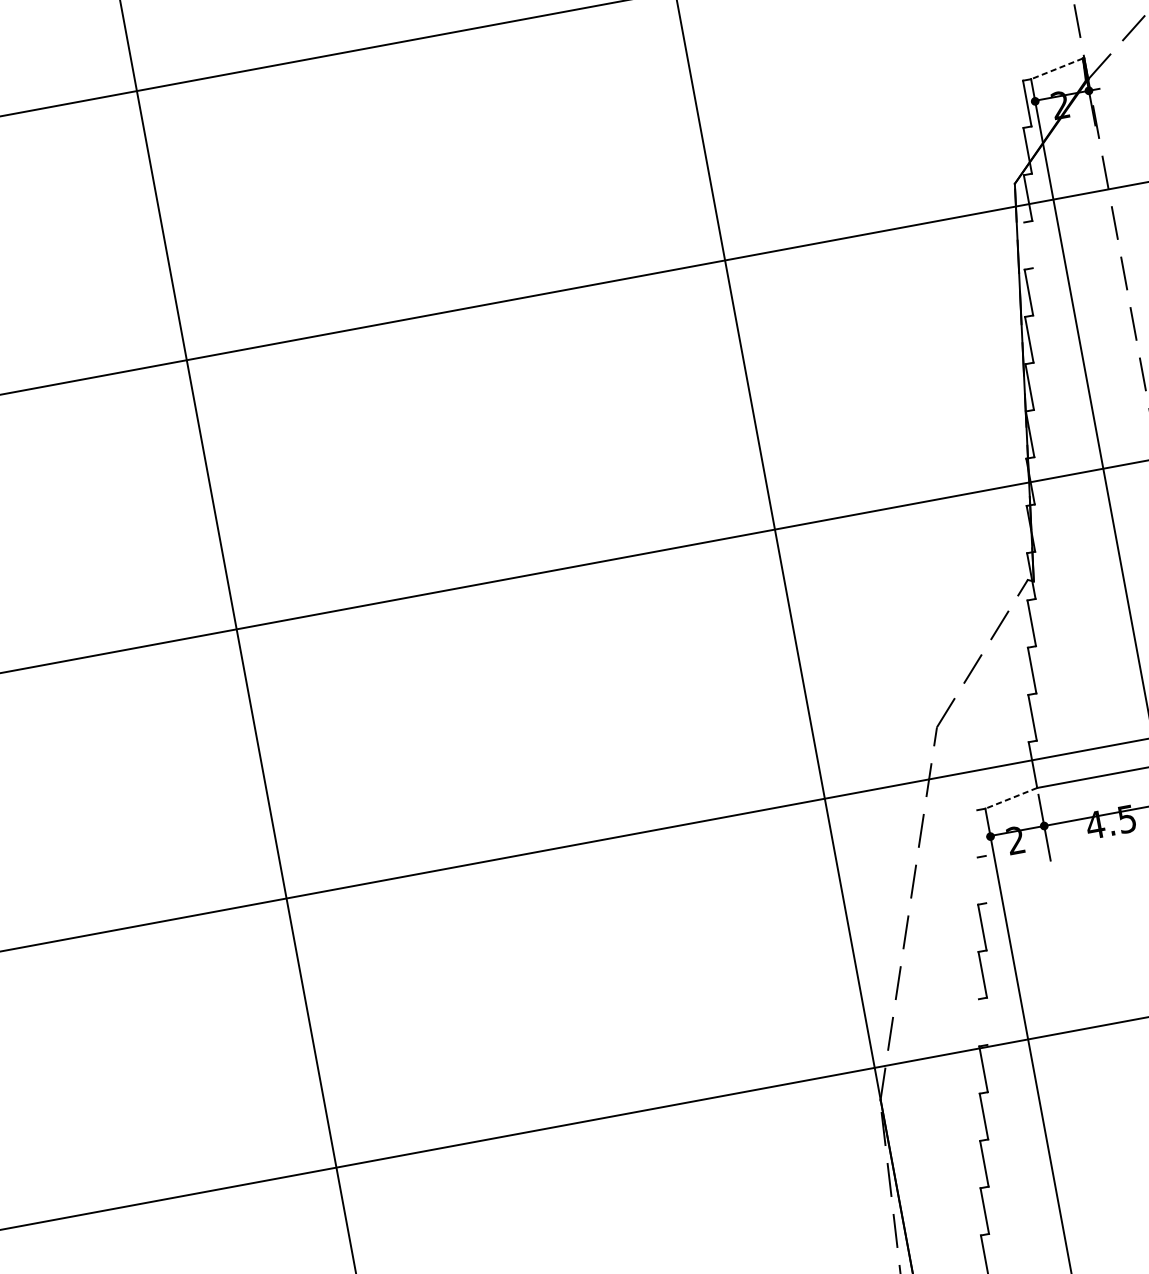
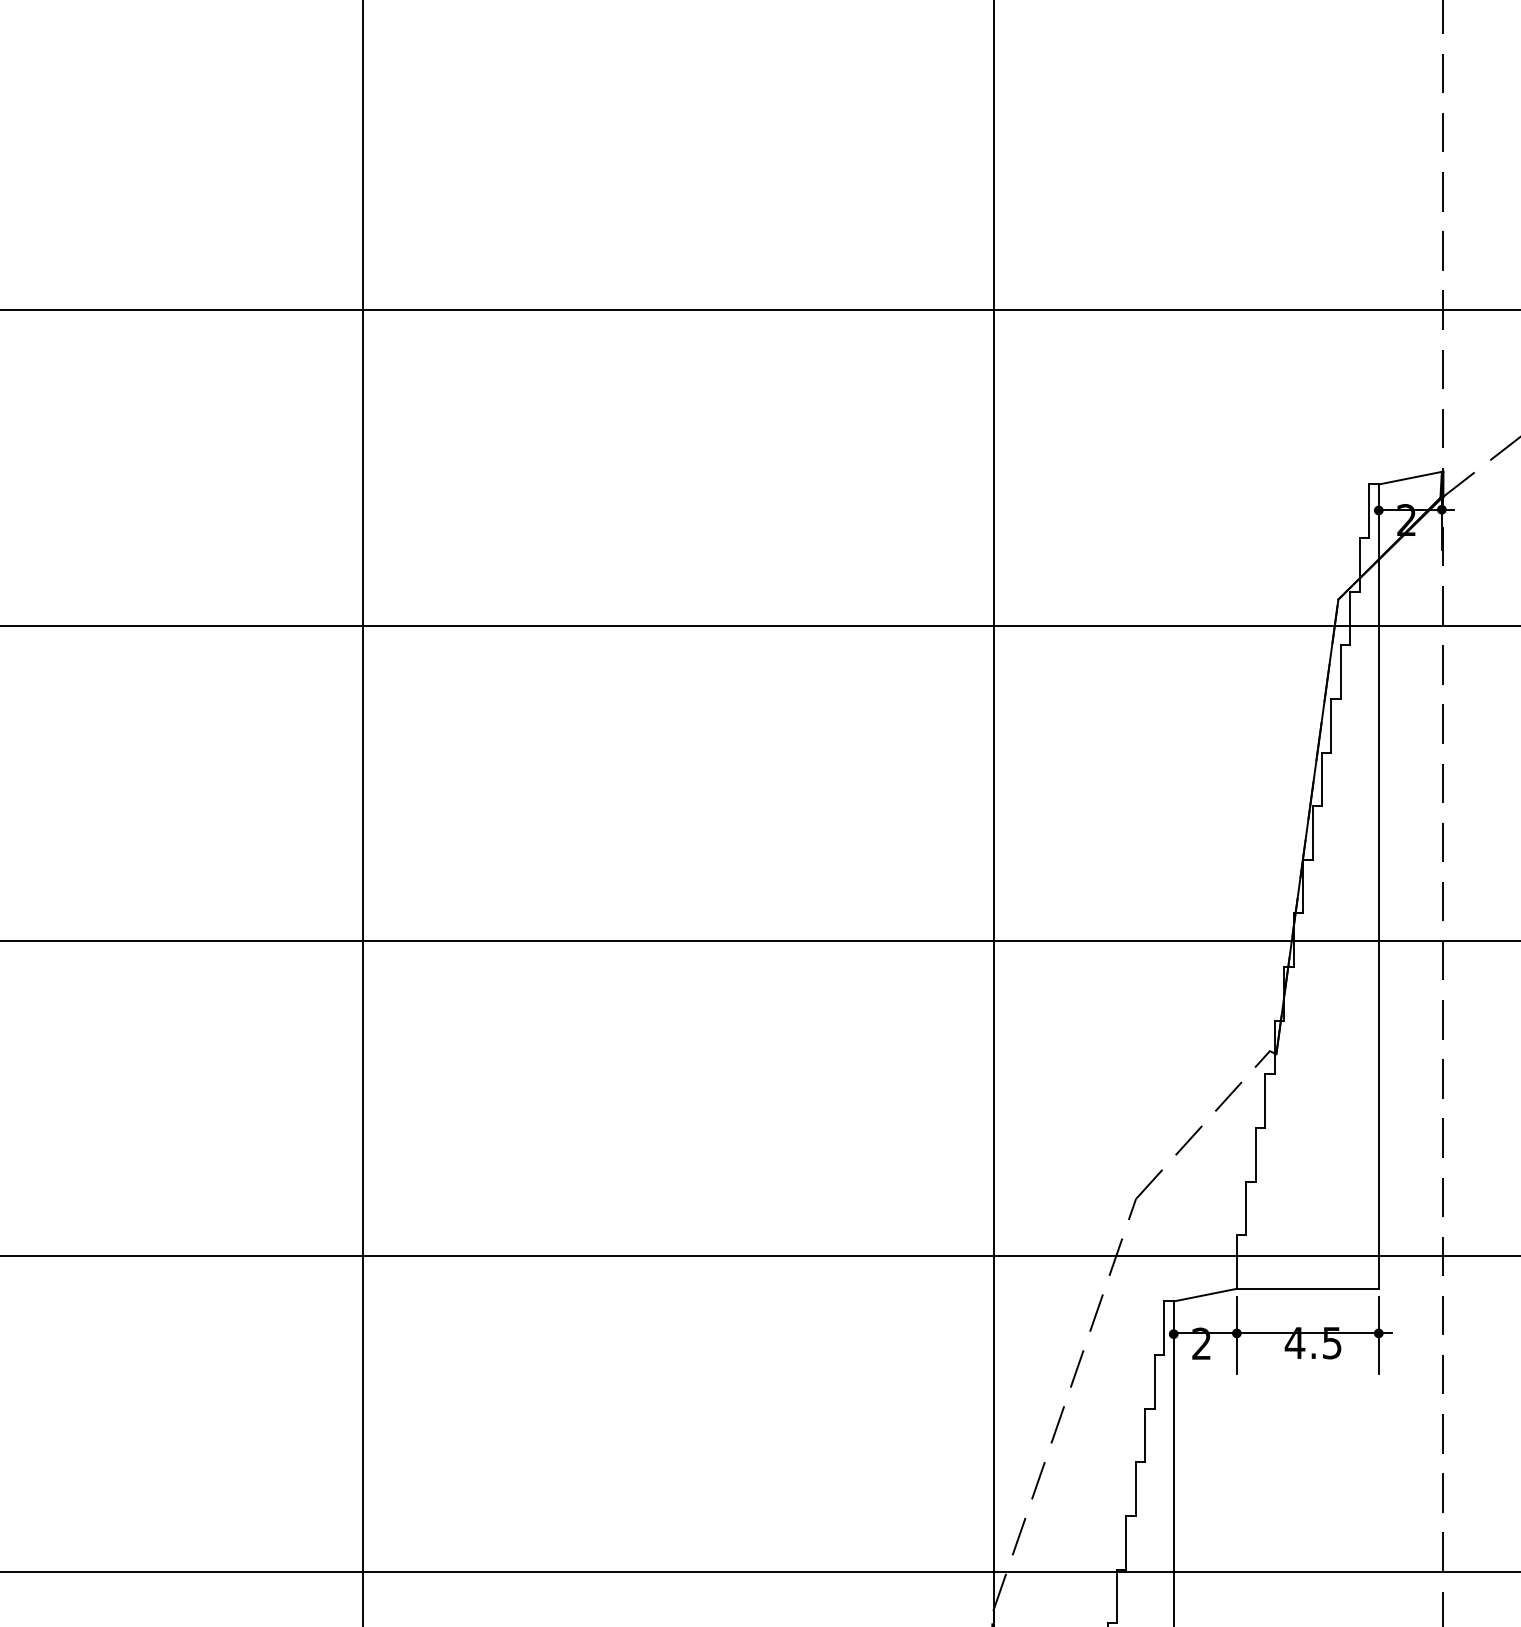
line: (1056, 69) -> (1409, 478), dashed -> solid
line: (1028, 244) -> (1340, 671), added
line: (1010, 798) -> (1204, 1295), dashed -> solid
line: (981, 833) -> (1164, 1328), added
line: (981, 880) -> (1154, 1381), added
line: (983, 1021) -> (1126, 1542), added

